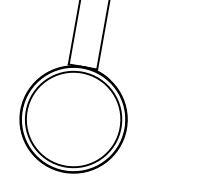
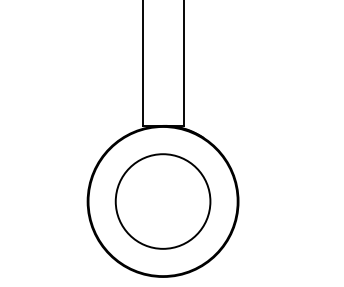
circle: (73, 119) -> (162, 201), size x0.7

